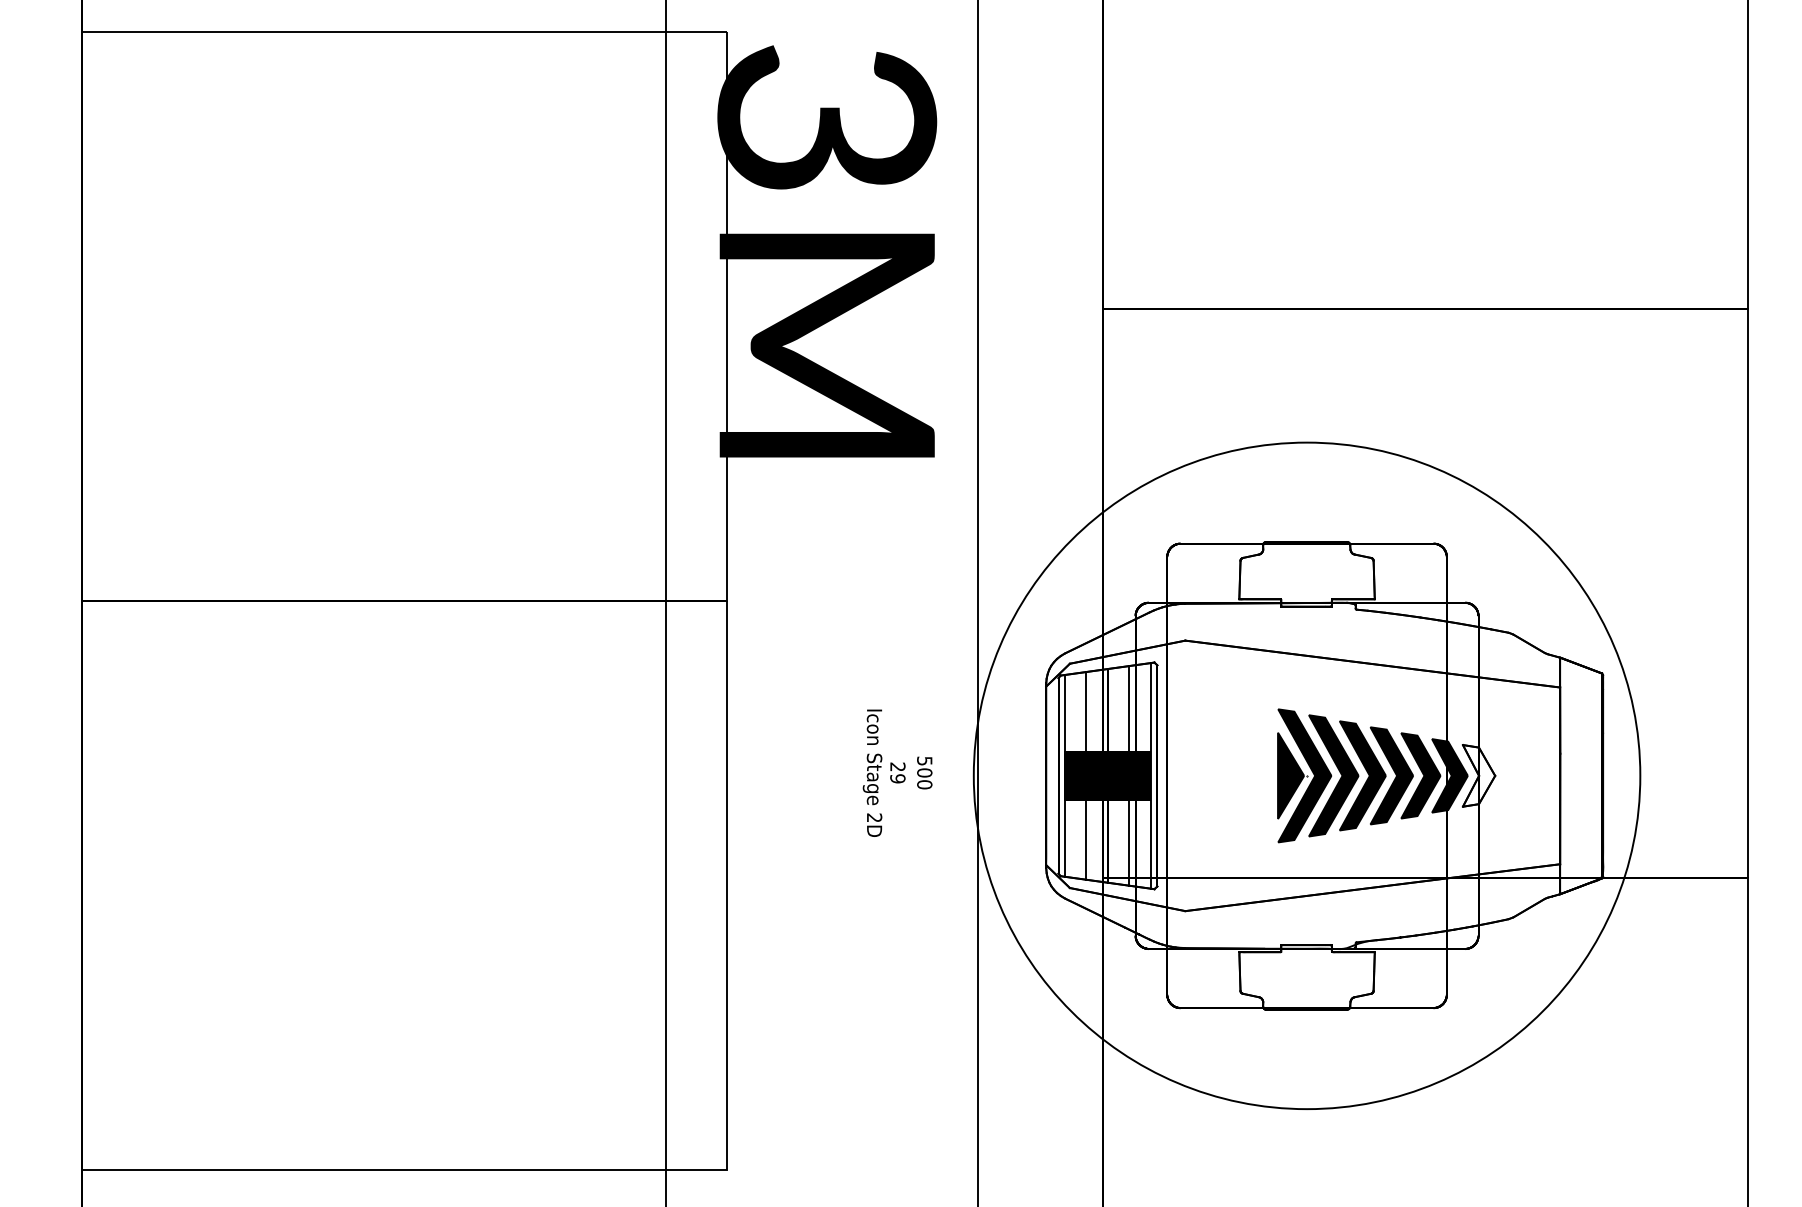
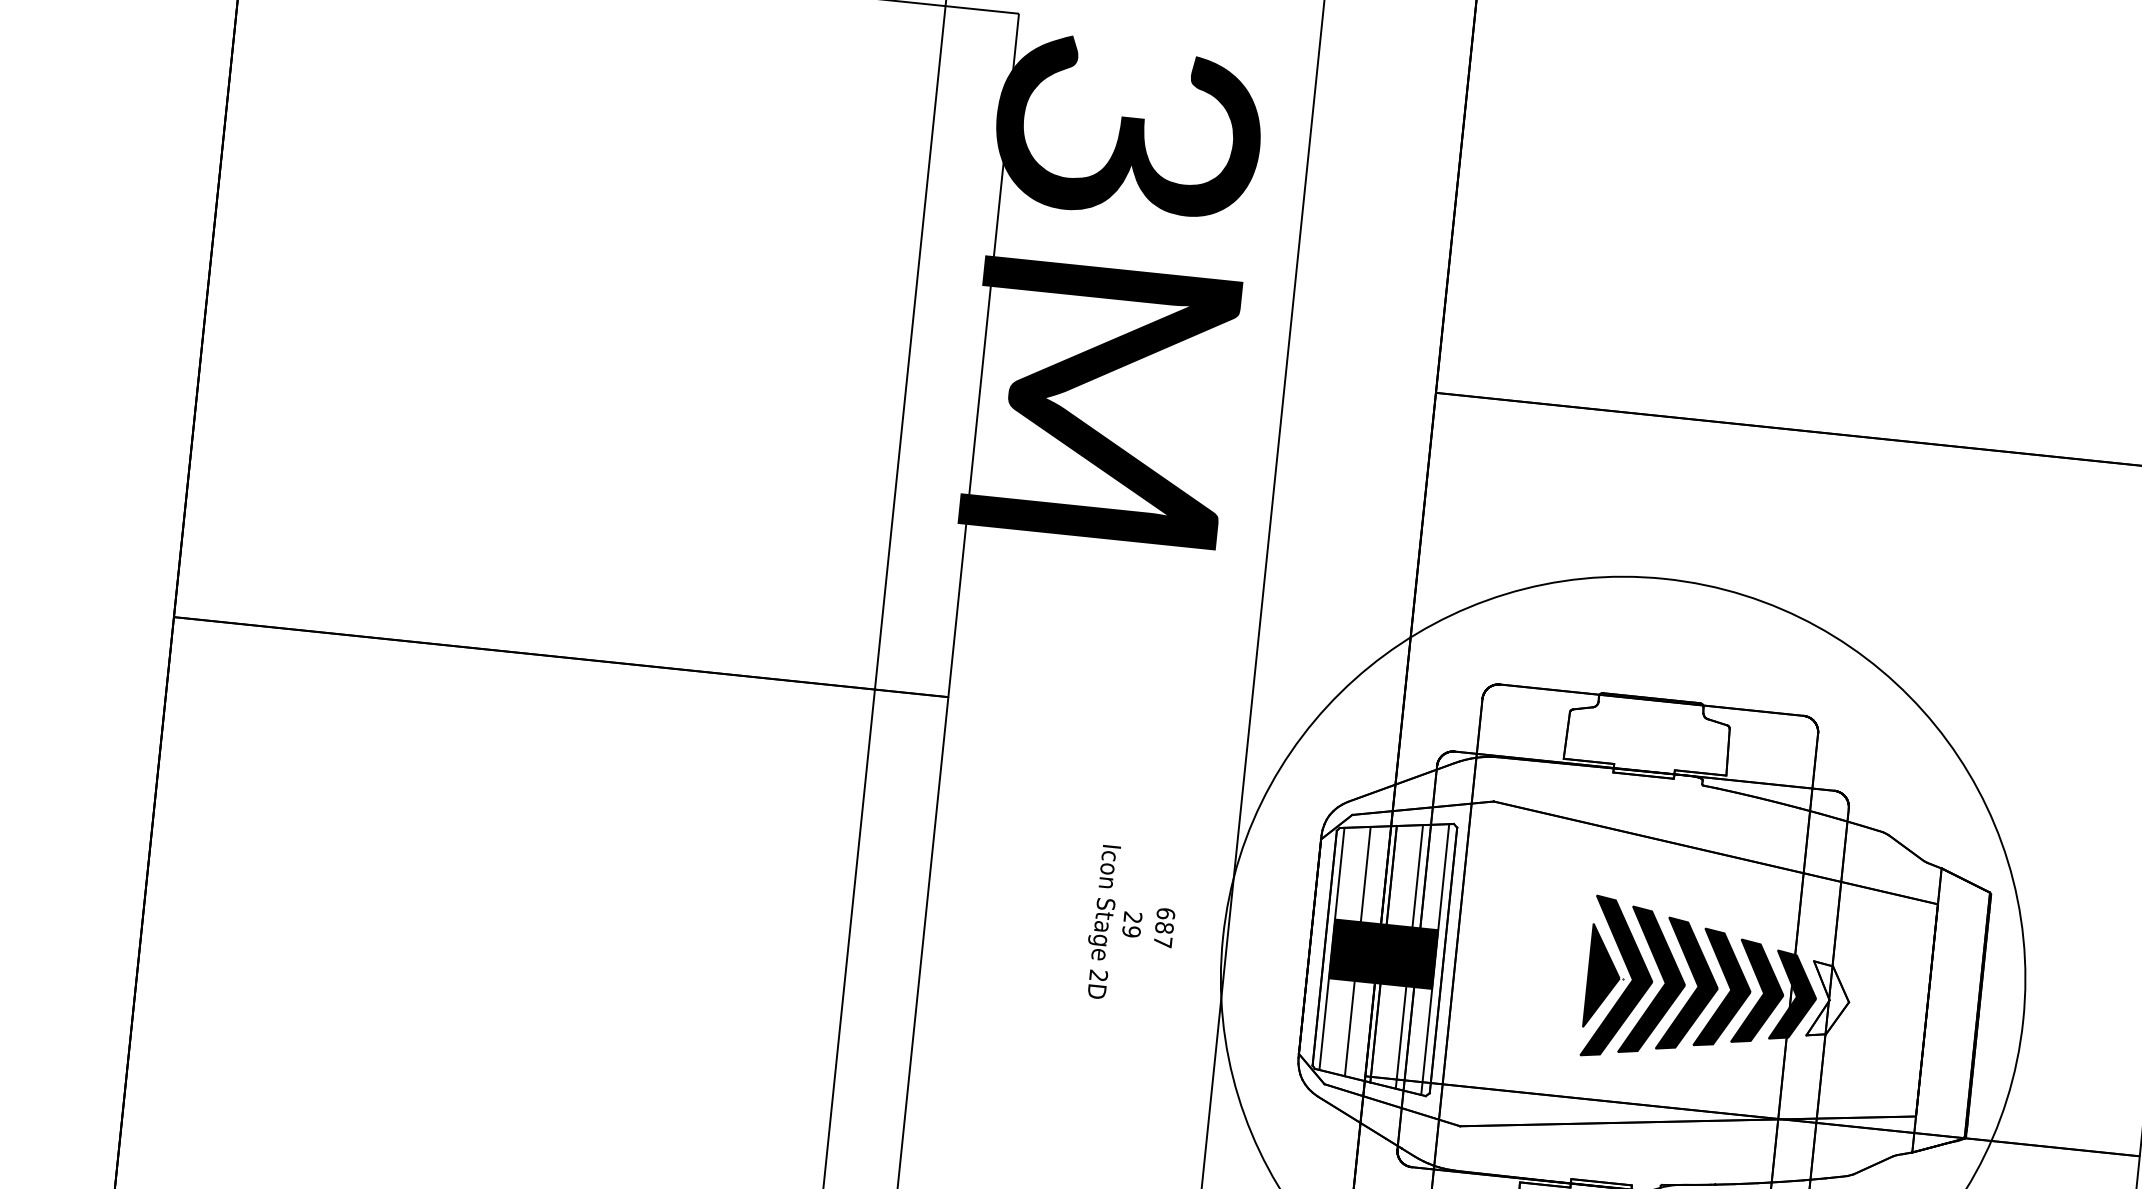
text: (924, 772) -> (1164, 927), 500 -> 687

